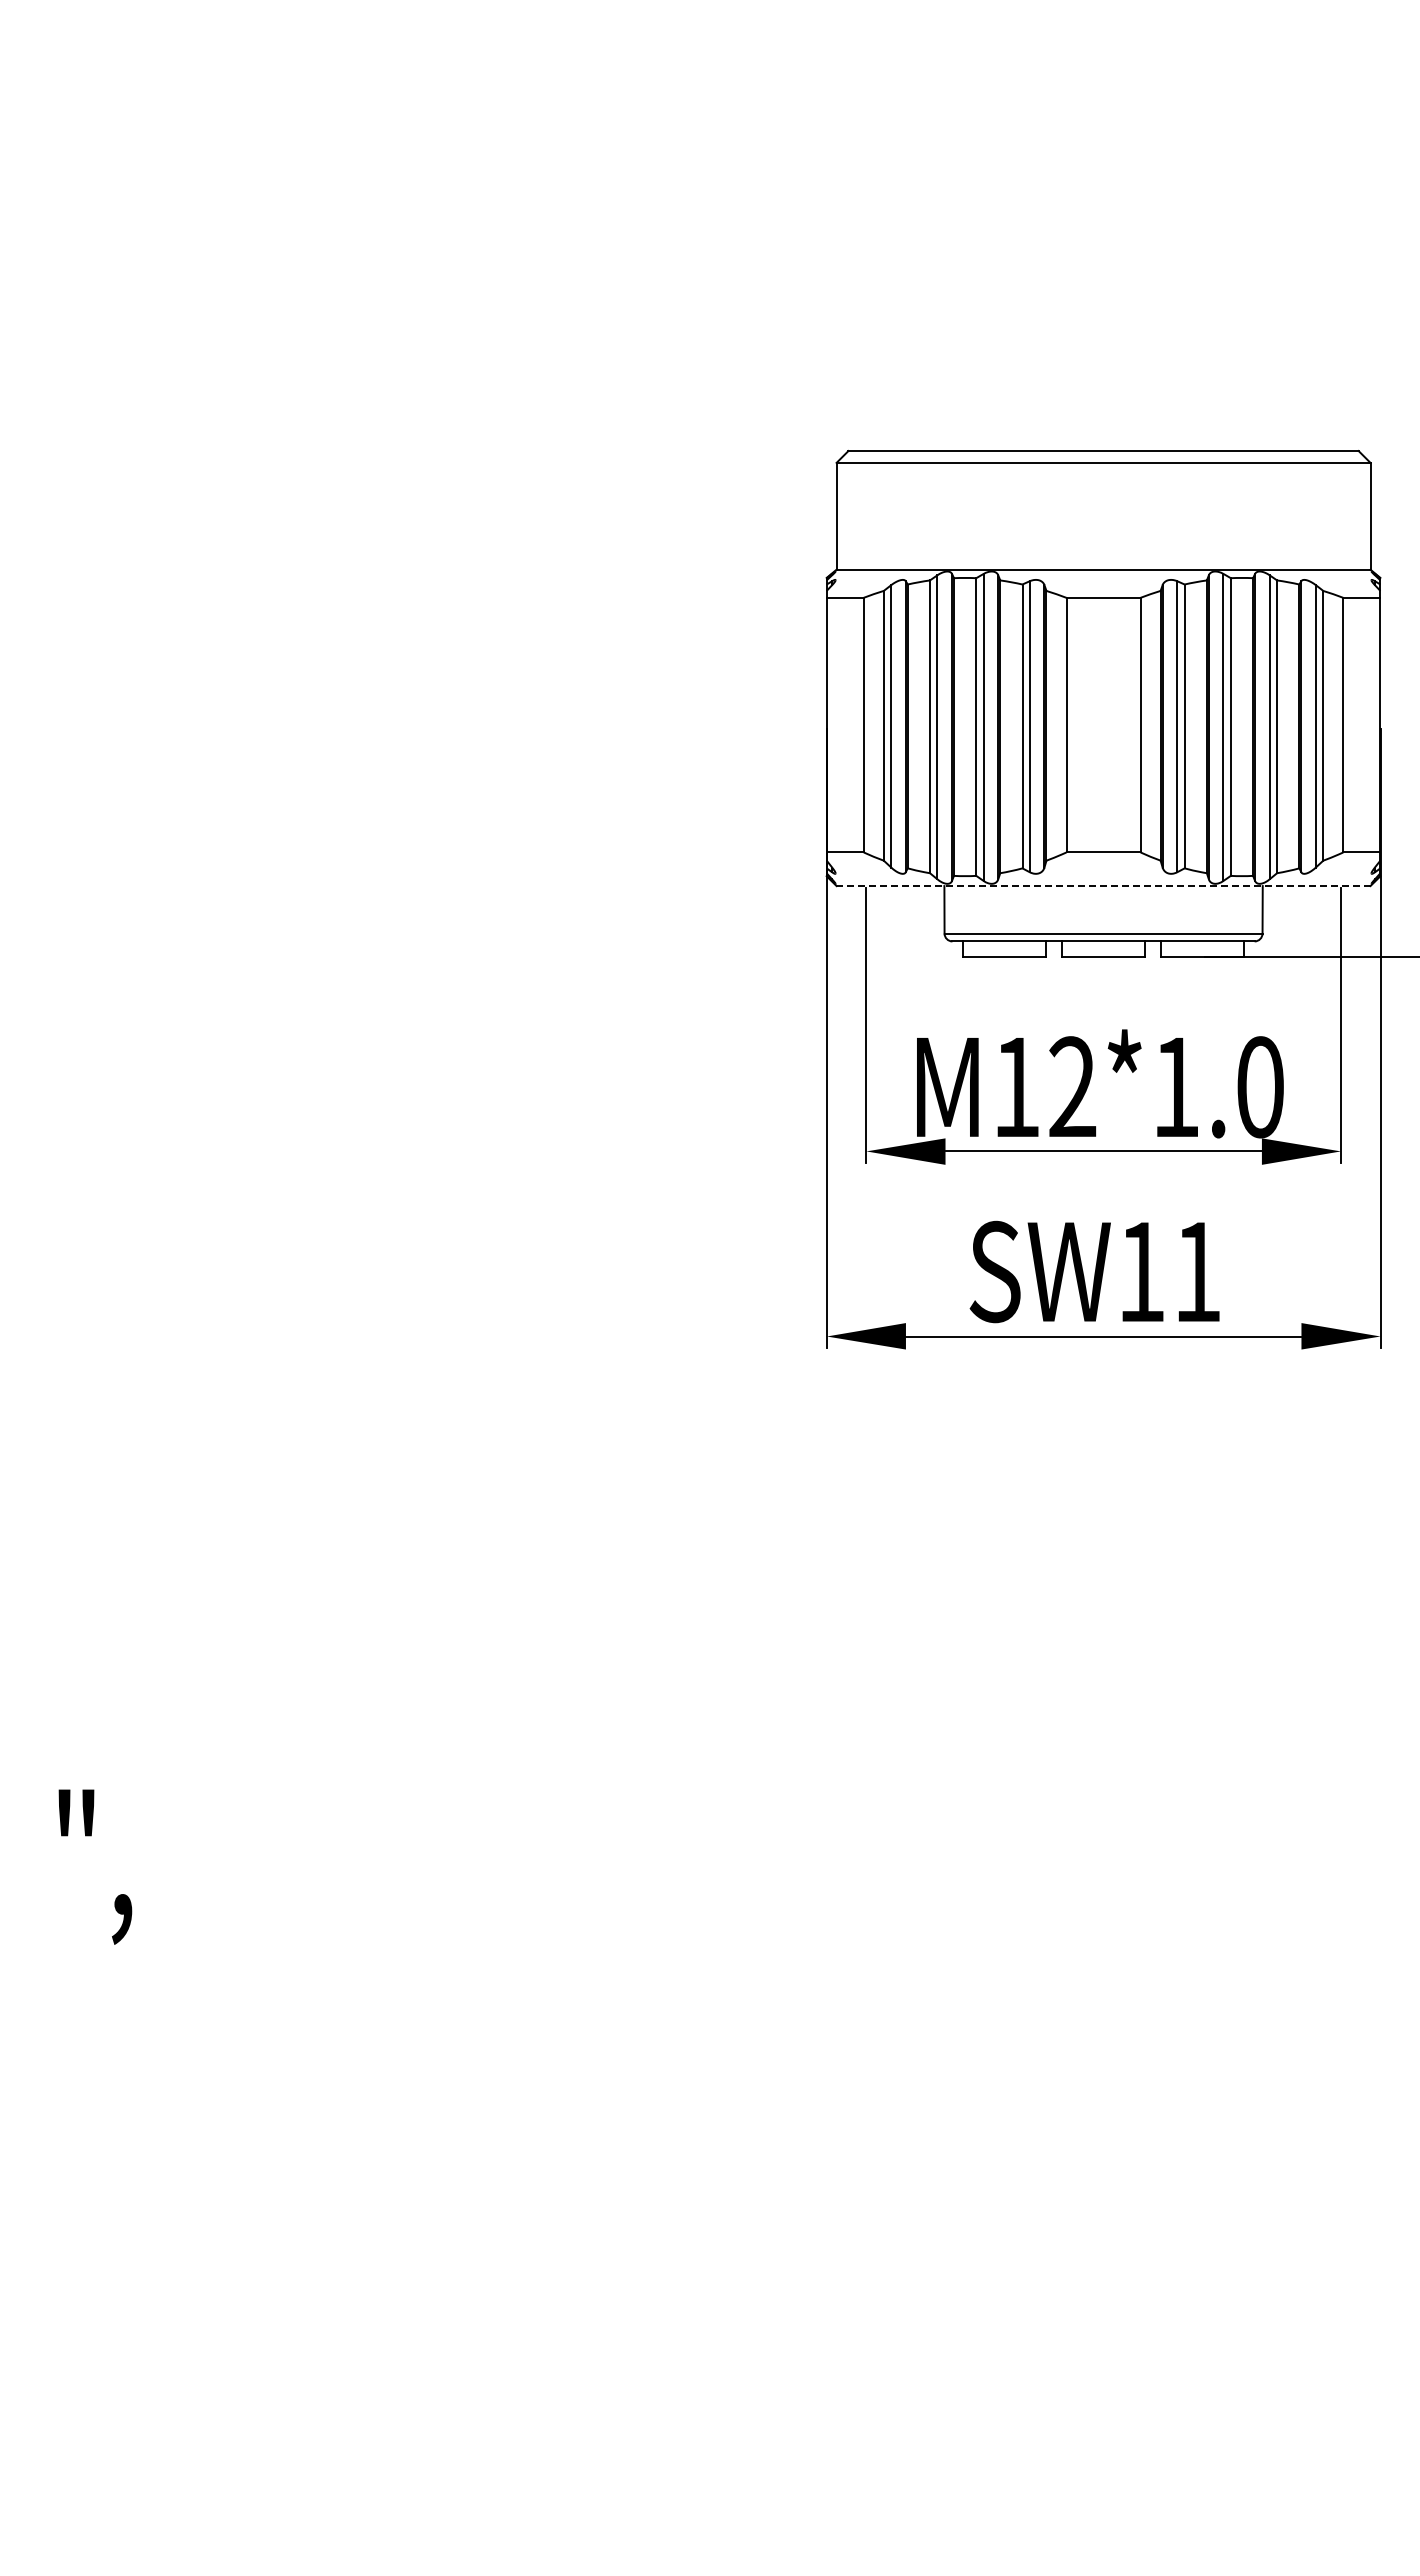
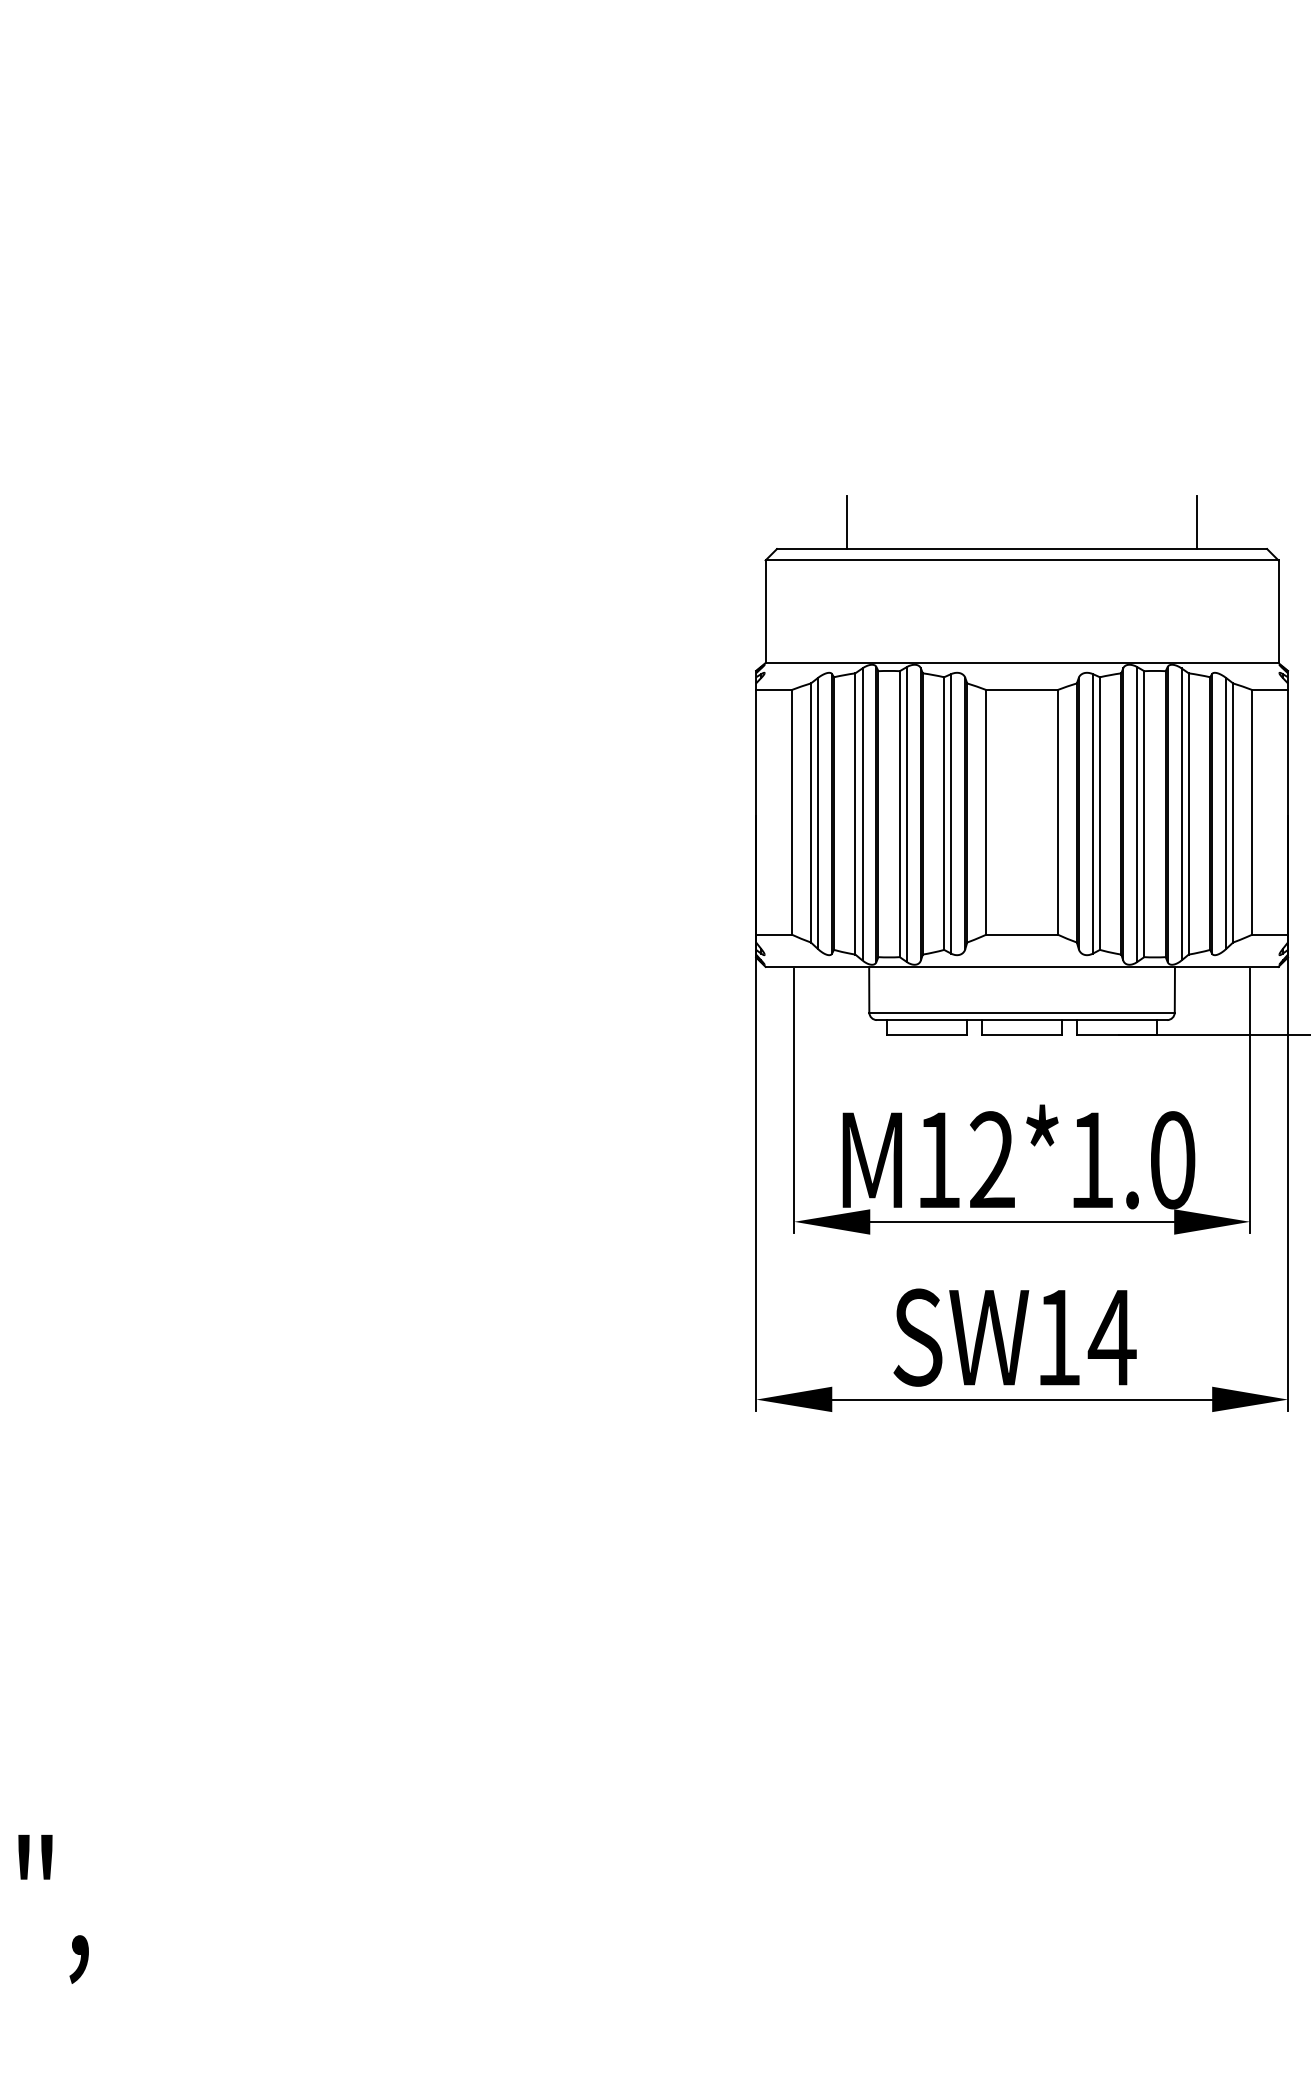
line: (921, 423) -> (847, 522), added
line: (1285, 423) -> (1196, 522), added
line: (1103, 886) -> (1022, 967), dashed -> solid
text: (1197, 1271) -> (1112, 1337), SW11 -> SW14

